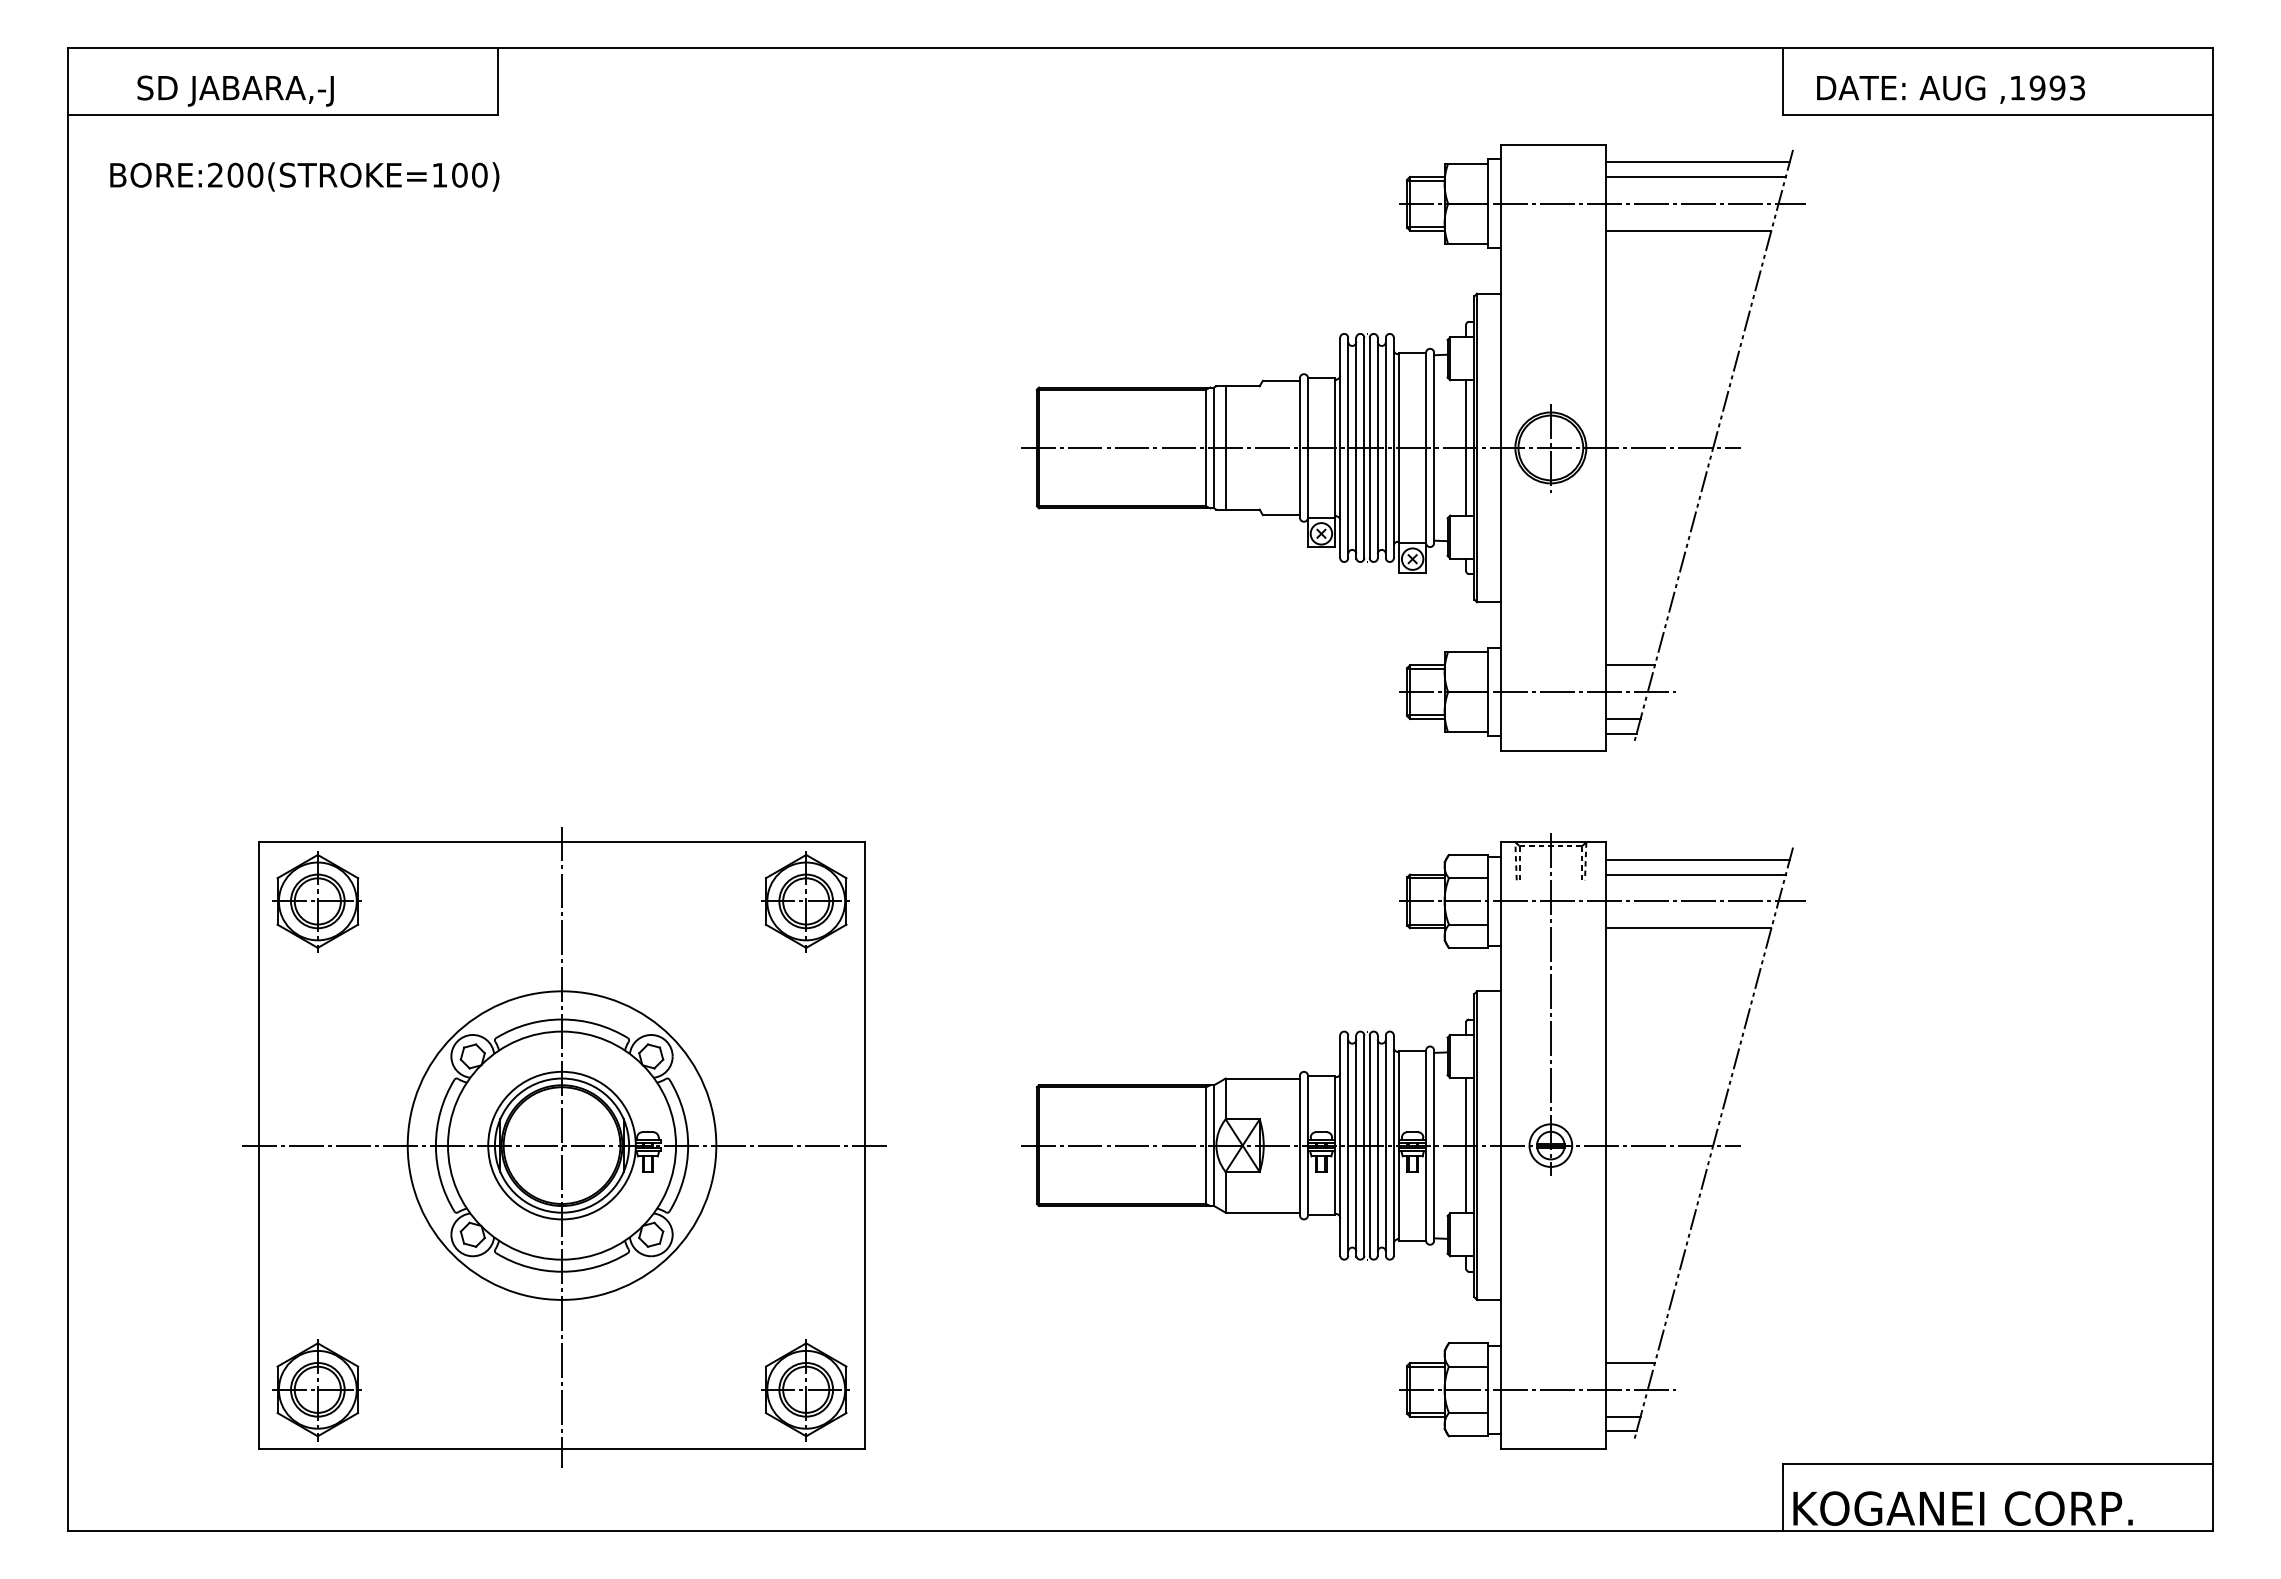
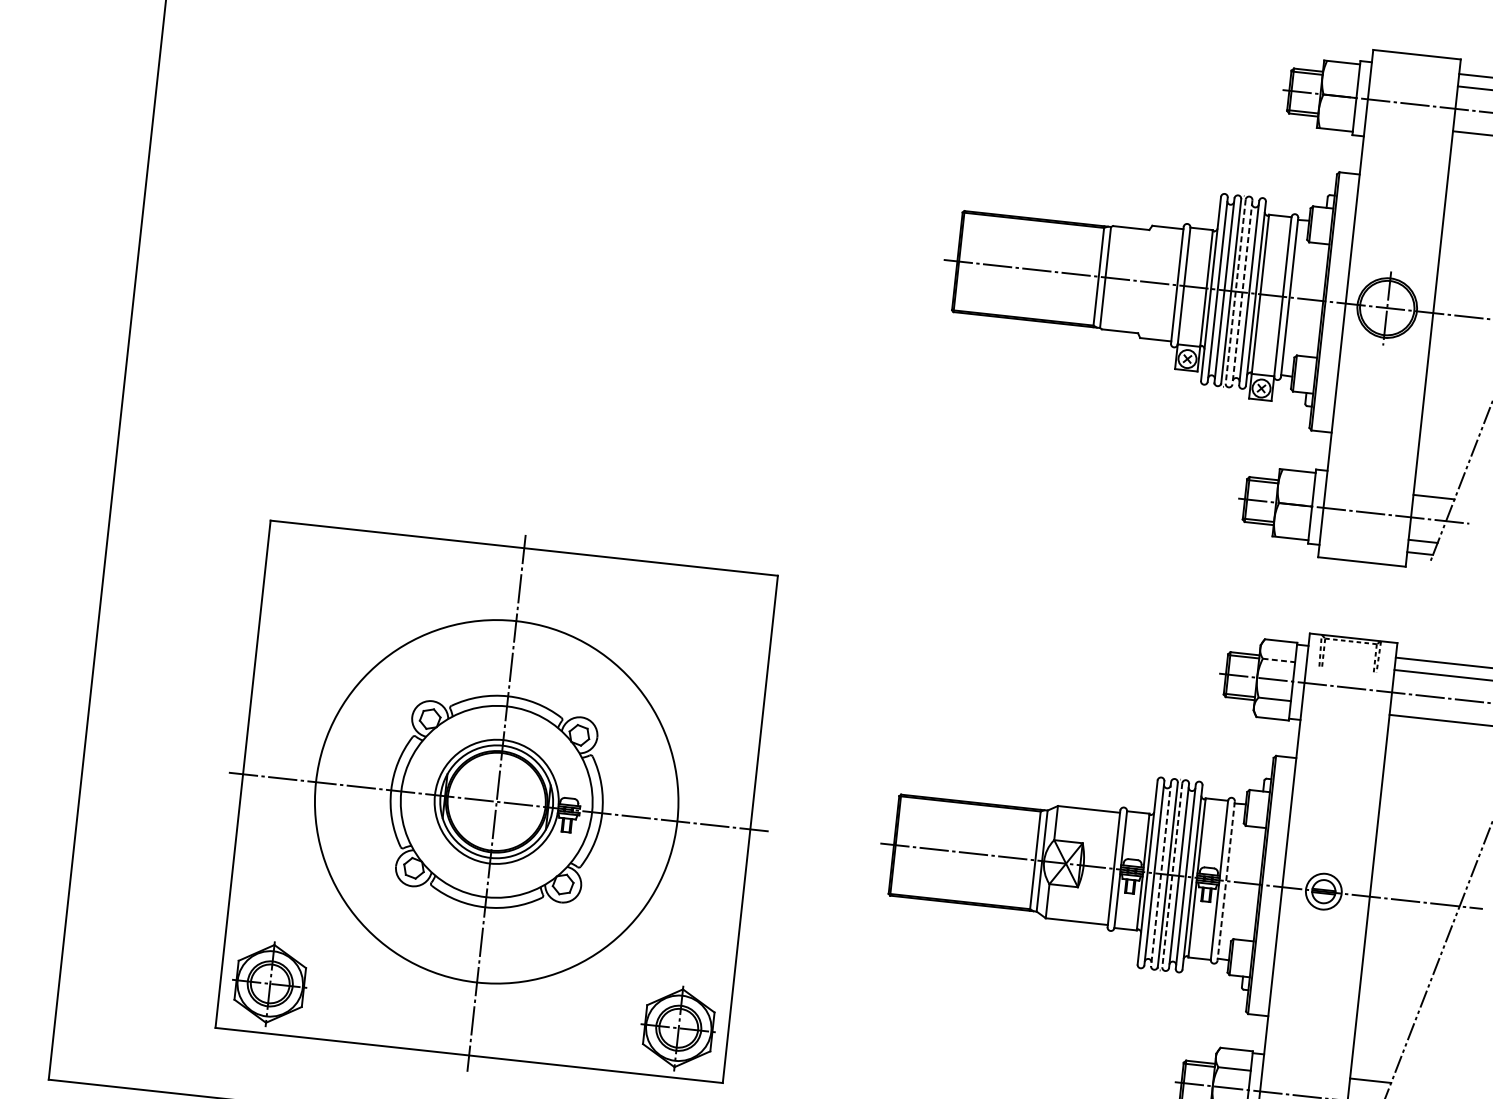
line: (1225, 447) -> (1115, 278), removed
line: (1466, 447) -> (1316, 300), removed
line: (1369, 448) -> (1235, 292), solid -> dashed
line: (1377, 448) -> (1242, 292), solid -> dashed
line: (1468, 878) -> (1279, 660), solid -> dashed
part: (316, 901) -> (313, 575), removed
part: (805, 901) -> (722, 619), removed
line: (1550, 1004) -> (1336, 773), removed
circle: (561, 1145) -> (496, 801), size x1.4
line: (1466, 1145) -> (1253, 883), removed
line: (1356, 1146) -> (1161, 874), solid -> dashed
line: (1369, 1146) -> (1172, 875), solid -> dashed
line: (1434, 1146) -> (1226, 881), solid -> dashed

